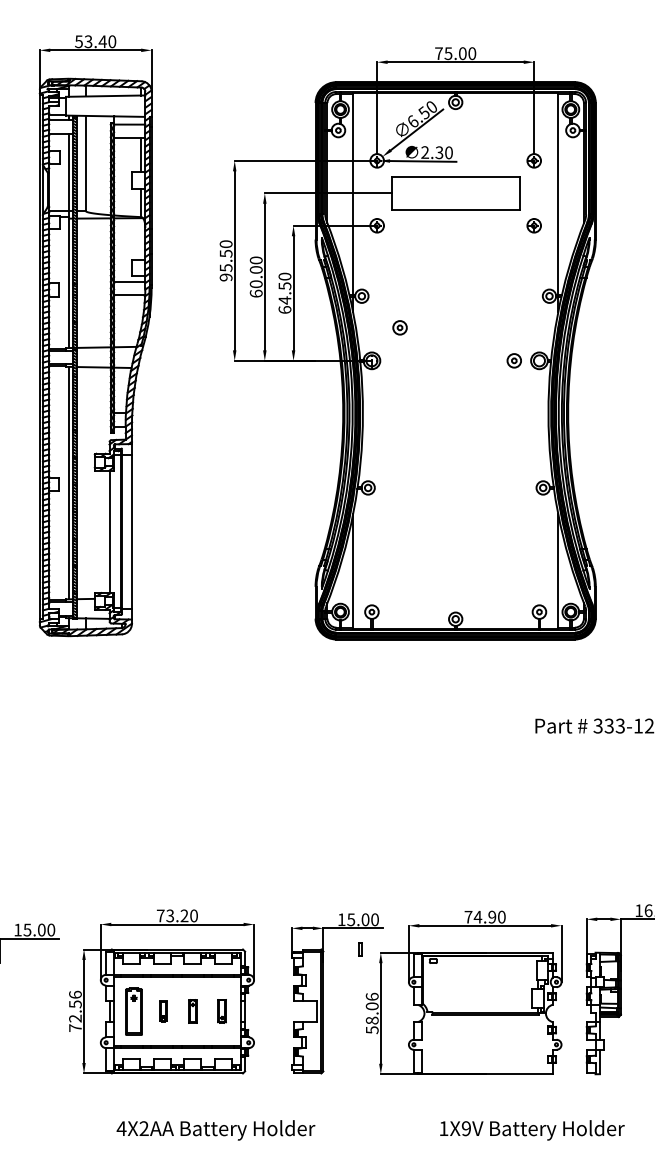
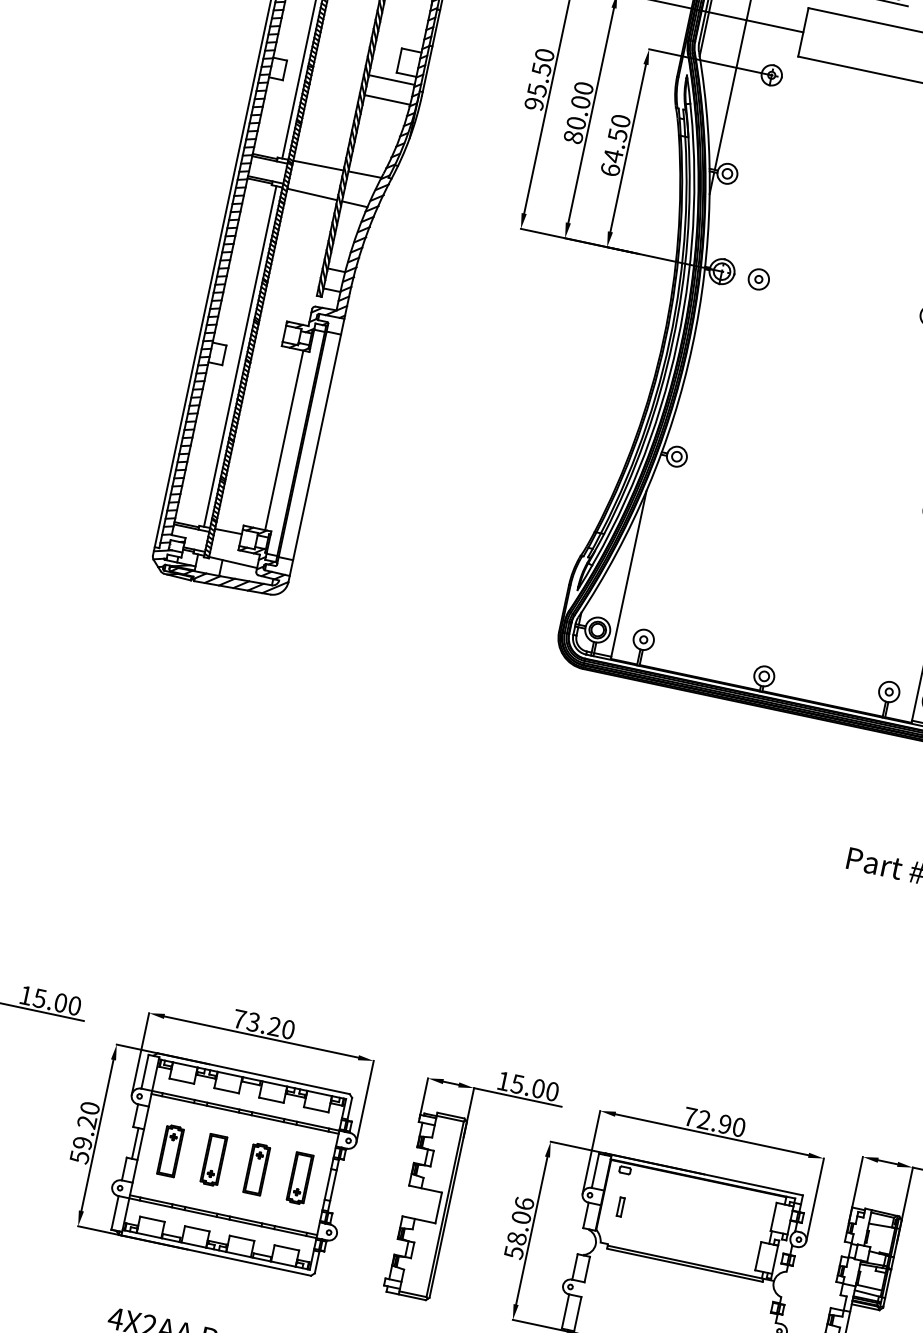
text: (255, 293) -> (572, 136), 60.00 -> 80.00
part: (399, 327) -> (758, 278), moved
text: (477, 916) -> (703, 1118), 74.90 -> 72.90
part: (360, 949) -> (620, 1206), moved
text: (75, 1011) -> (84, 1132), 72.56 -> 59.20
part: (133, 1011) -> (169, 1150), size x0.71
part: (163, 1011) -> (213, 1160), size x1.67
part: (192, 1011) -> (256, 1169), size x1.43
part: (221, 1011) -> (298, 1178), size x1.43

